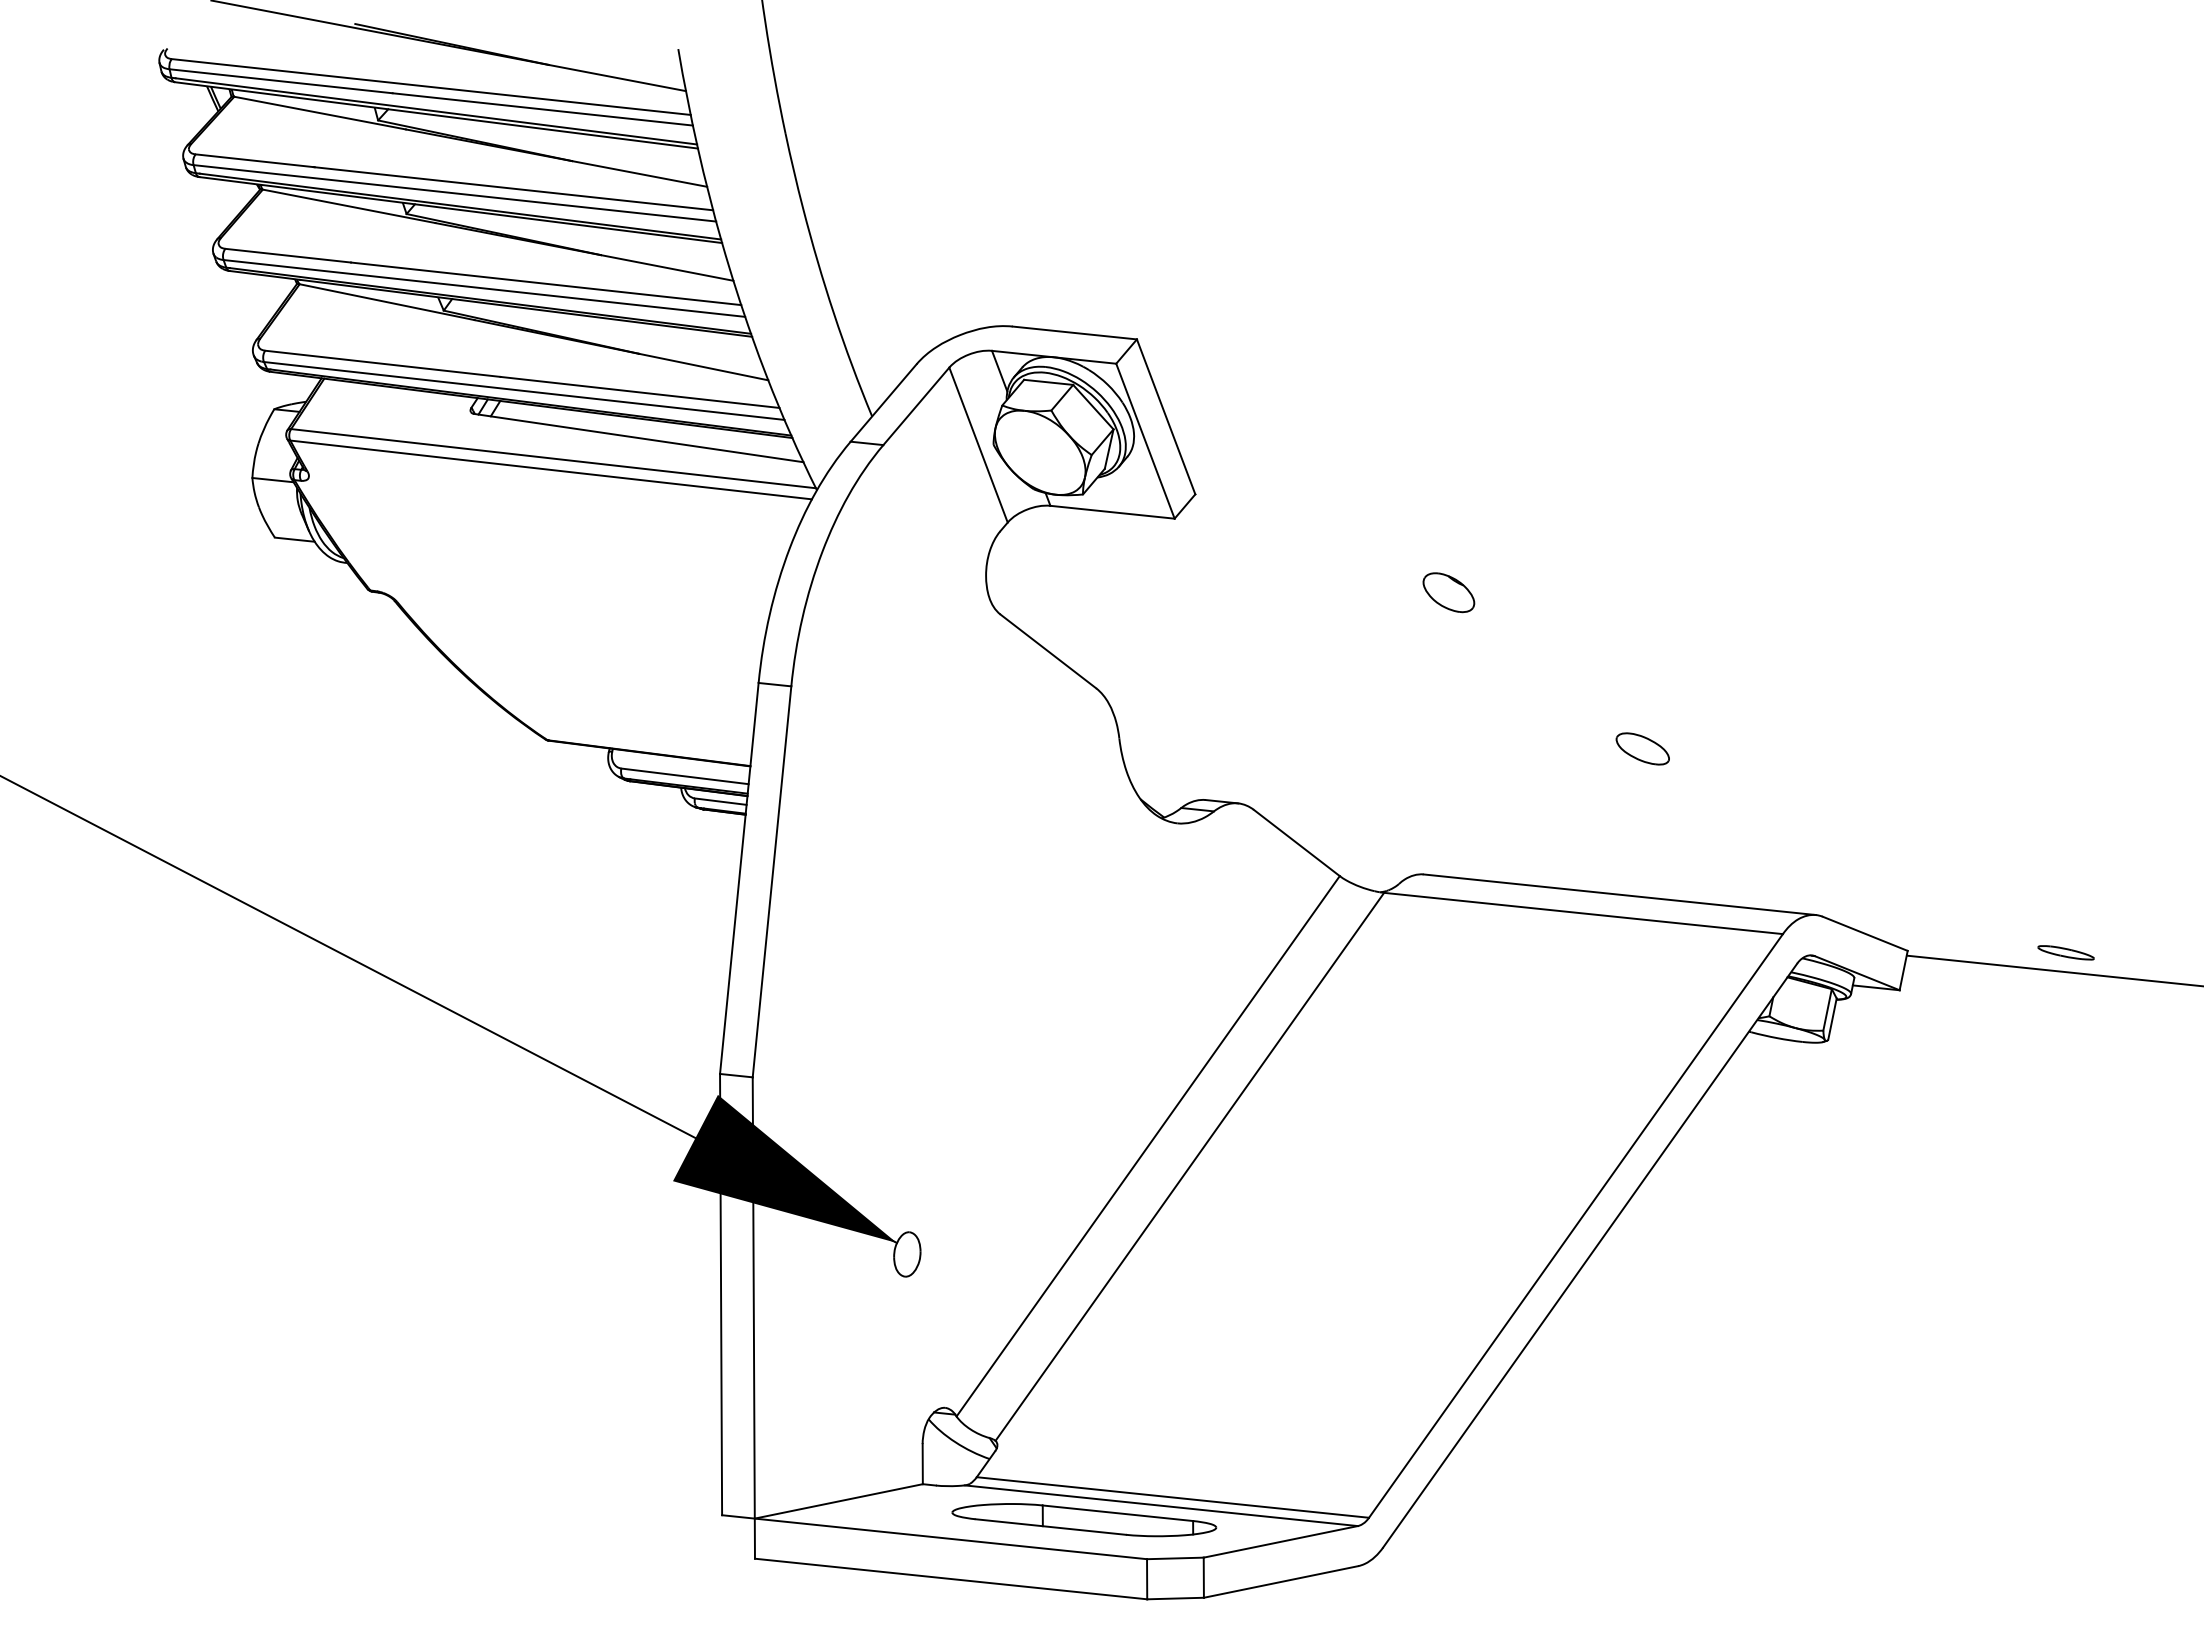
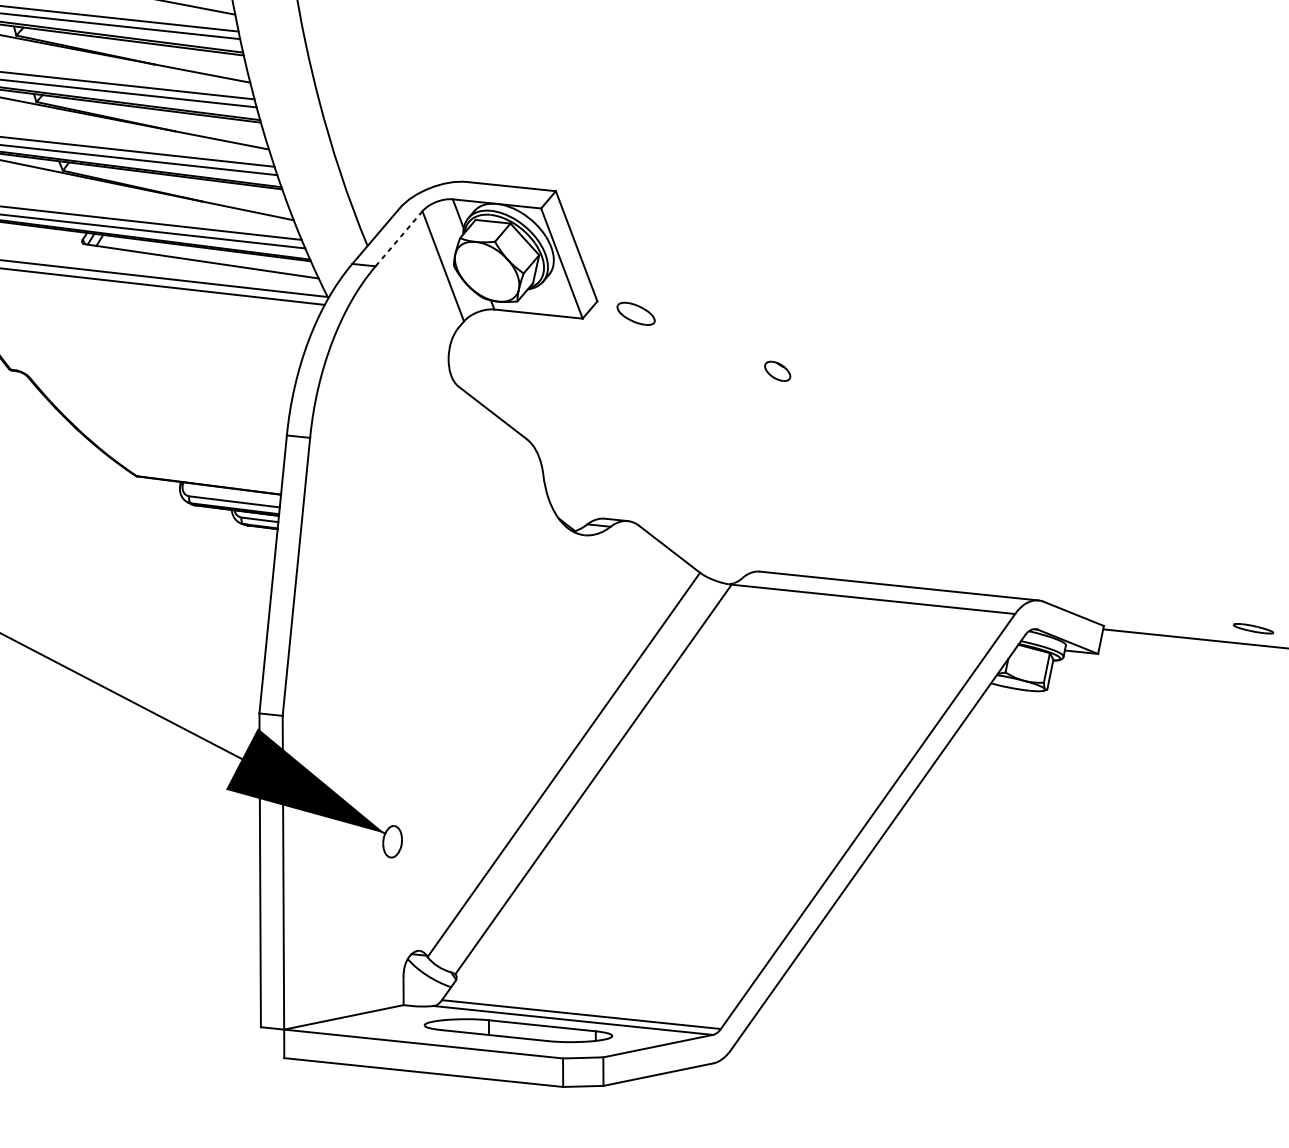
line: (916, 406) -> (399, 238), solid -> dashed
part: (1448, 592) -> (777, 371), size x0.7
part: (1642, 748) -> (635, 313), moved
part: (2065, 952) -> (1253, 628), moved

